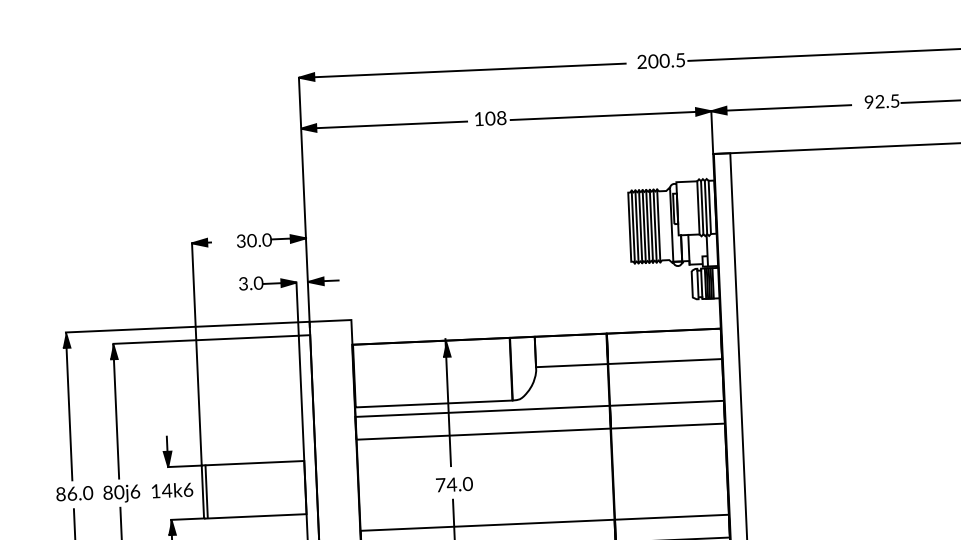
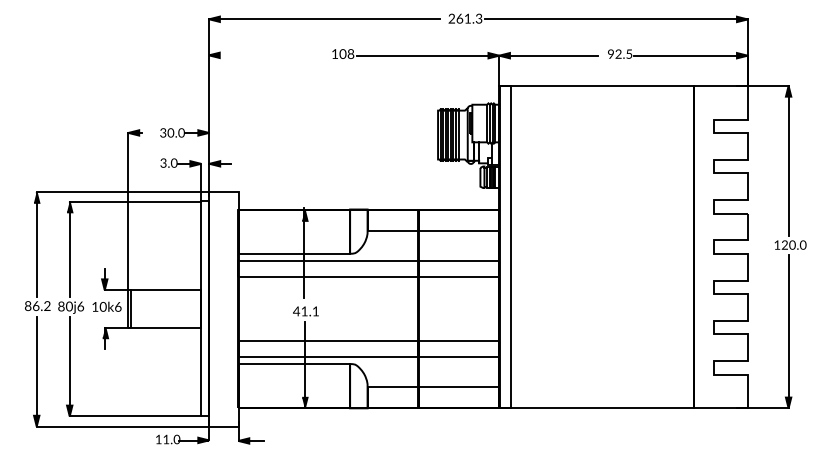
text: (667, 60) -> (469, 18), 200.5 -> 261.3
line: (390, 124) -> (272, 55), removed
text: (454, 484) -> (306, 311), 74.0 -> 41.1
text: (166, 490) -> (102, 306), 14k6 -> 10k6
text: (86, 493) -> (46, 306), 86.0 -> 86.2

